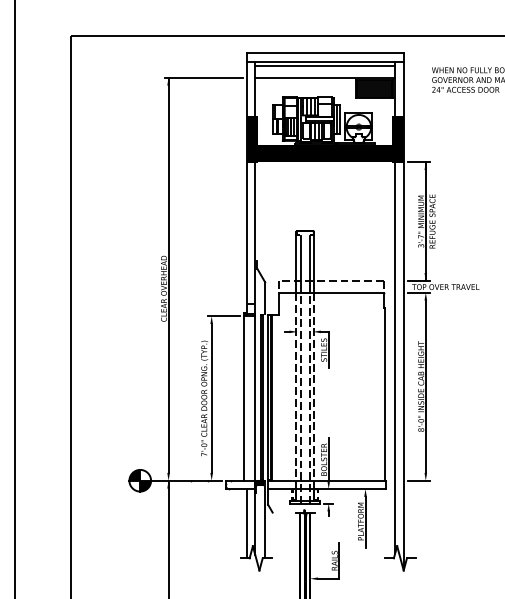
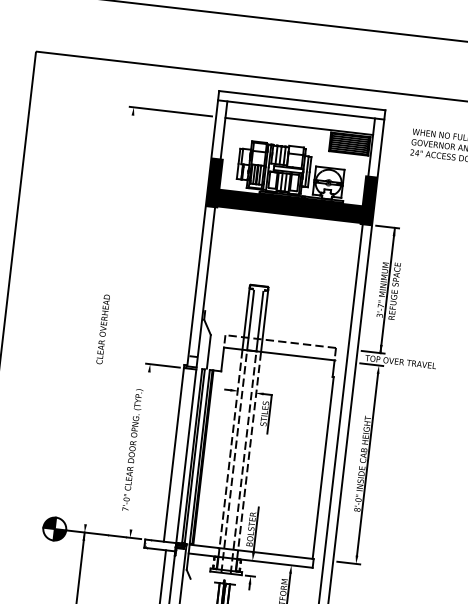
line: (325, 65) -> (300, 113), removed
line: (168, 274) -> (109, 314), removed
line: (211, 398) -> (140, 450), removed

